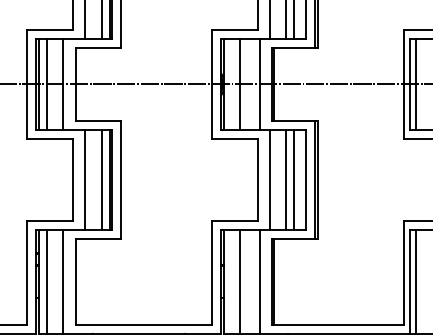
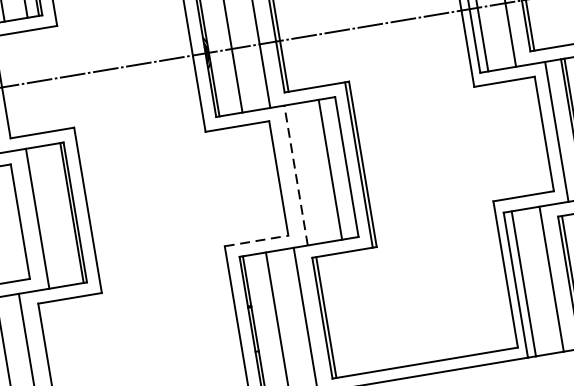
line: (101, 179) -> (60, 214), removed
line: (269, 179) -> (295, 174), solid -> dashed
line: (286, 179) -> (319, 170), removed
line: (234, 220) -> (256, 240), solid -> dashed

